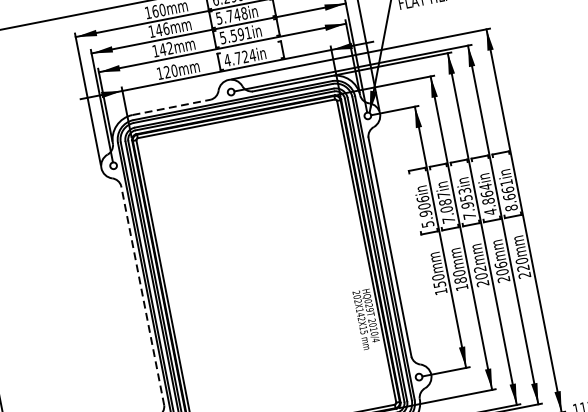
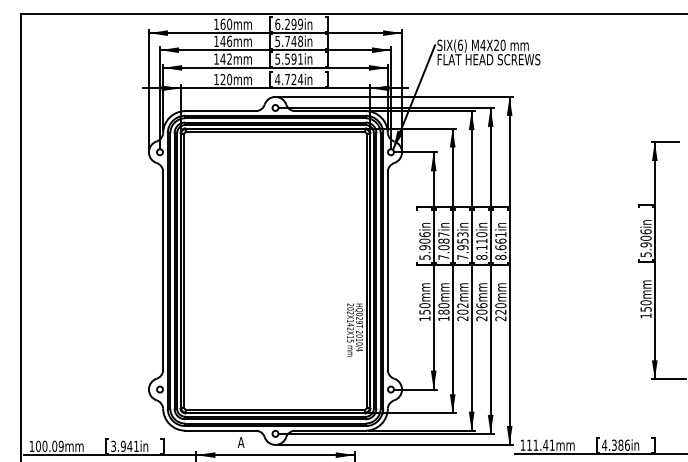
line: (171, 107) -> (220, 111), dashed -> solid
text: (487, 200) -> (481, 246), 4.864in -> 8.110in
line: (142, 295) -> (163, 270), dashed -> solid

